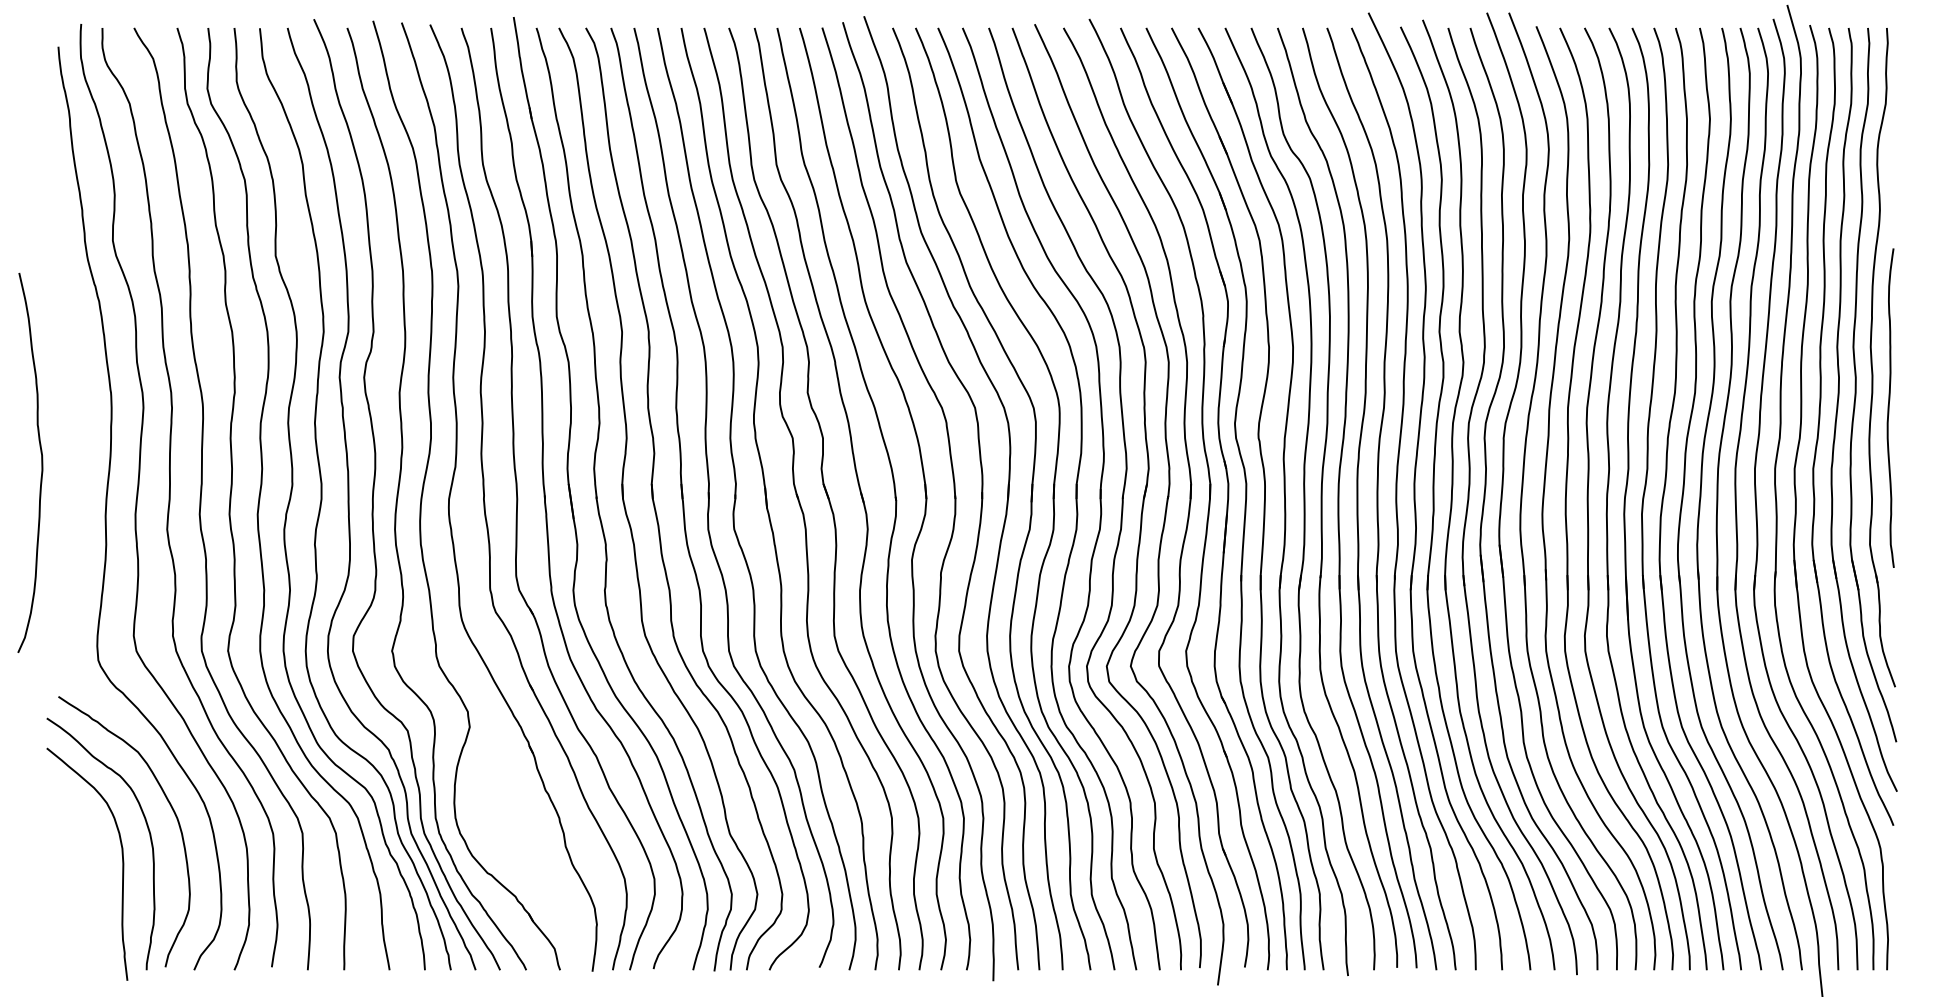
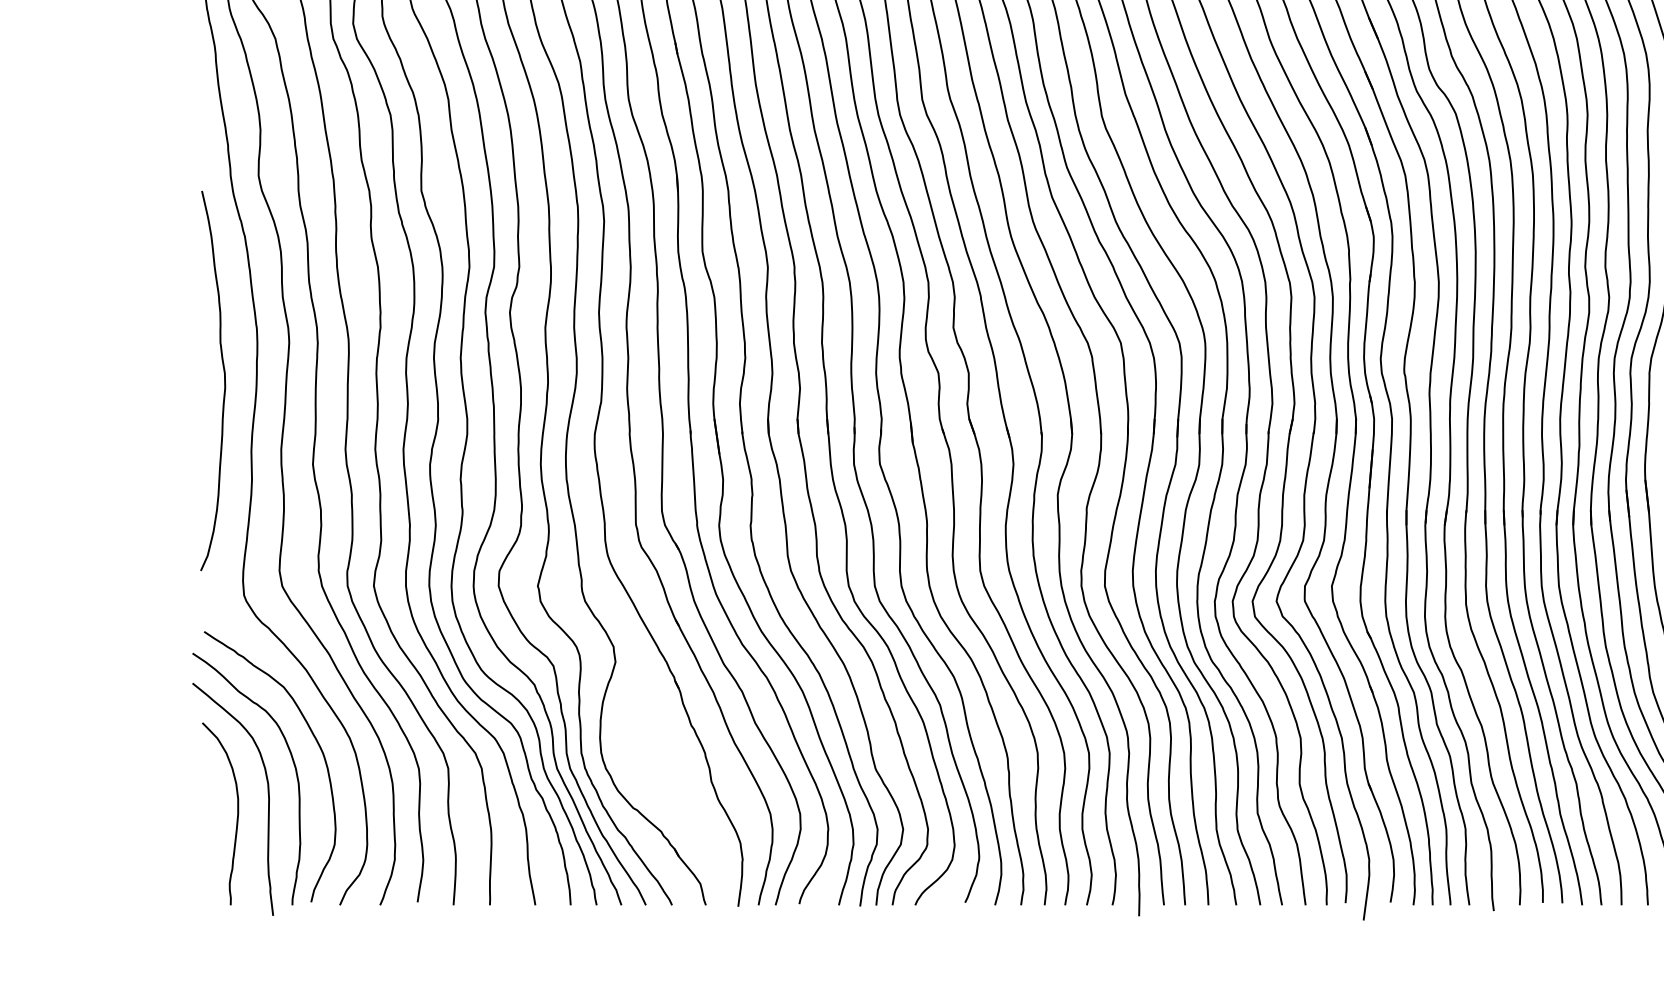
curve: (41, 462) -> (224, 380), moved
curve: (91, 878) -> (237, 813), added

